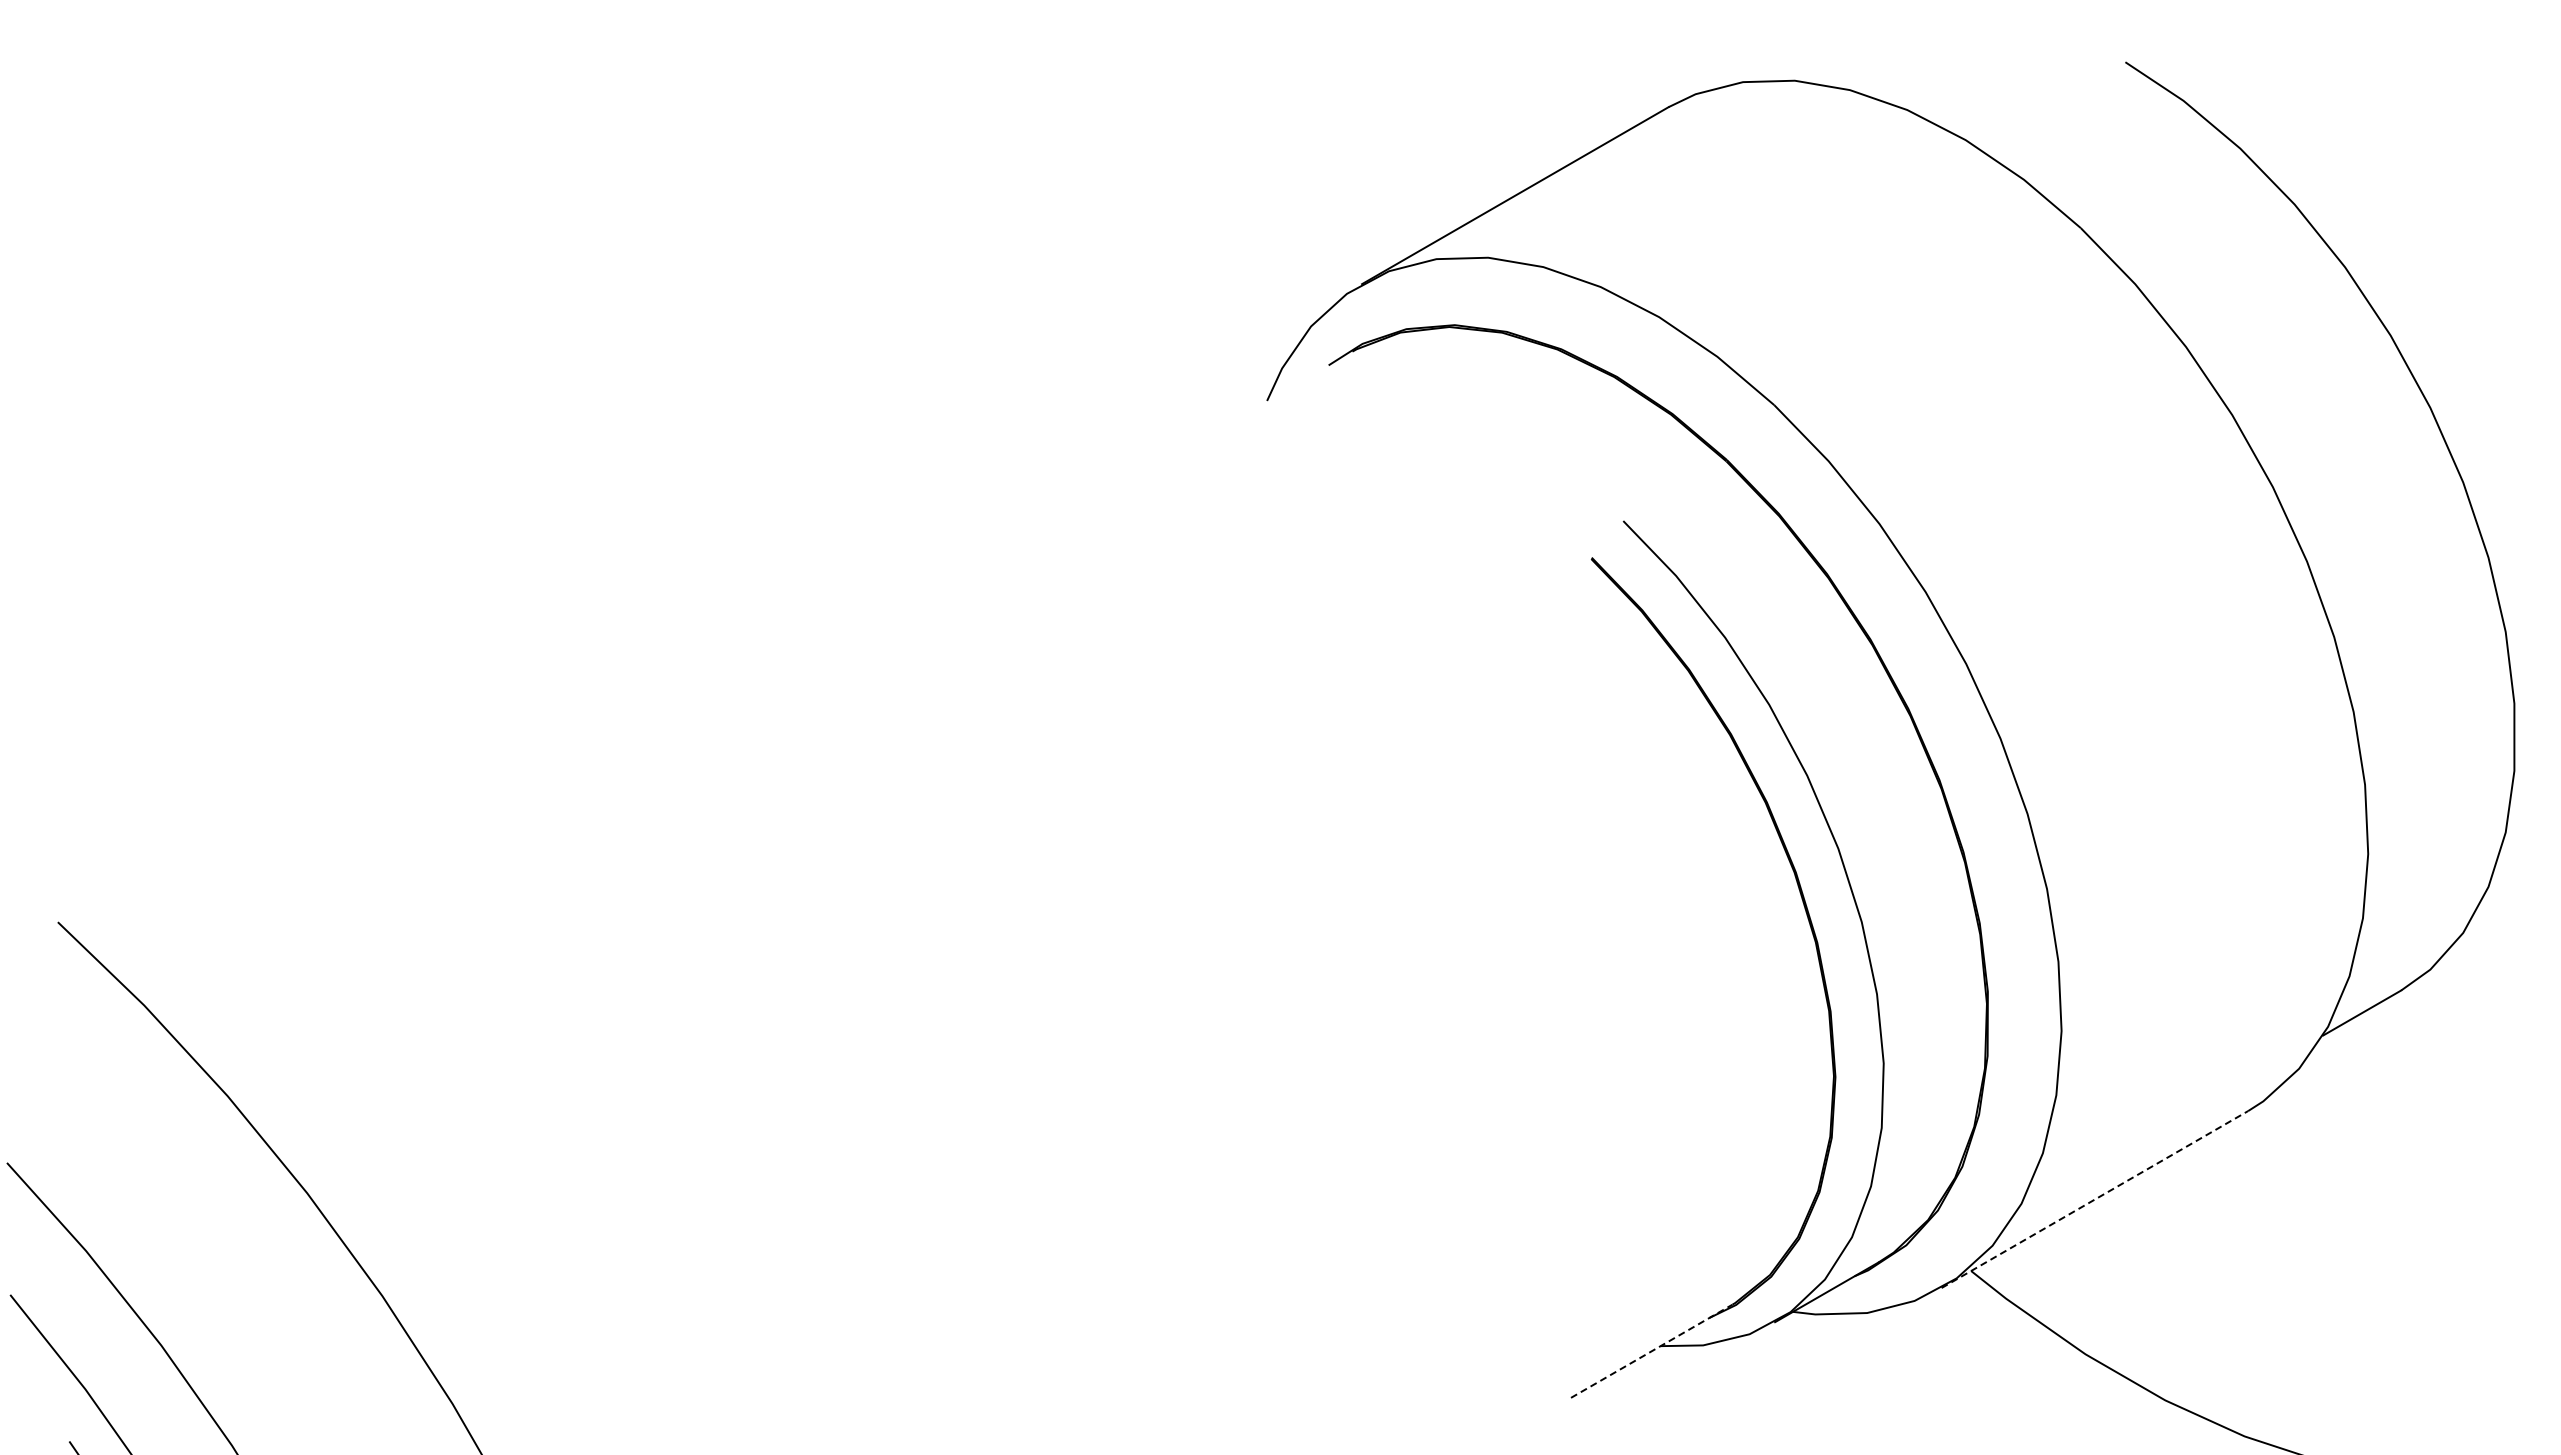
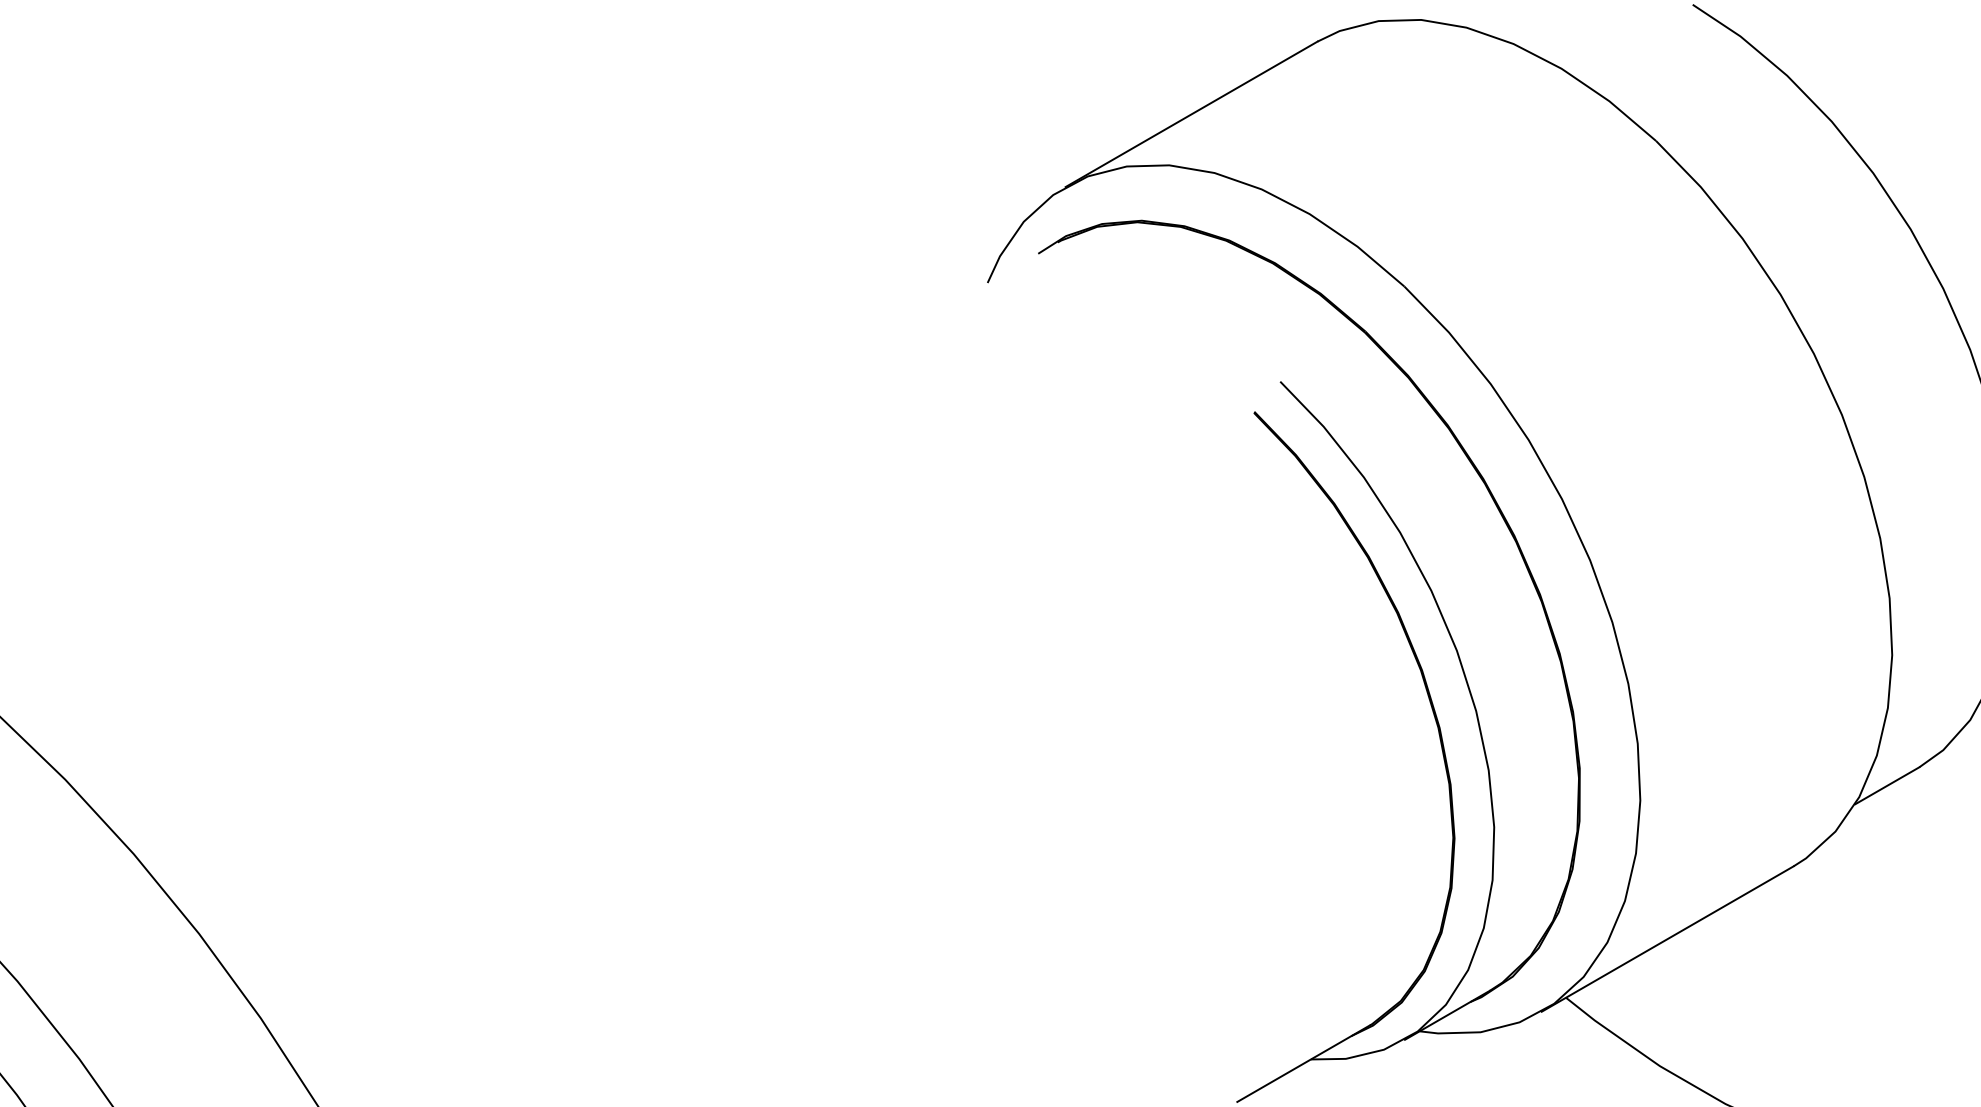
line: (2095, 1199) -> (1668, 939), dashed -> solid
line: (1652, 1350) -> (1304, 1063), dashed -> solid

